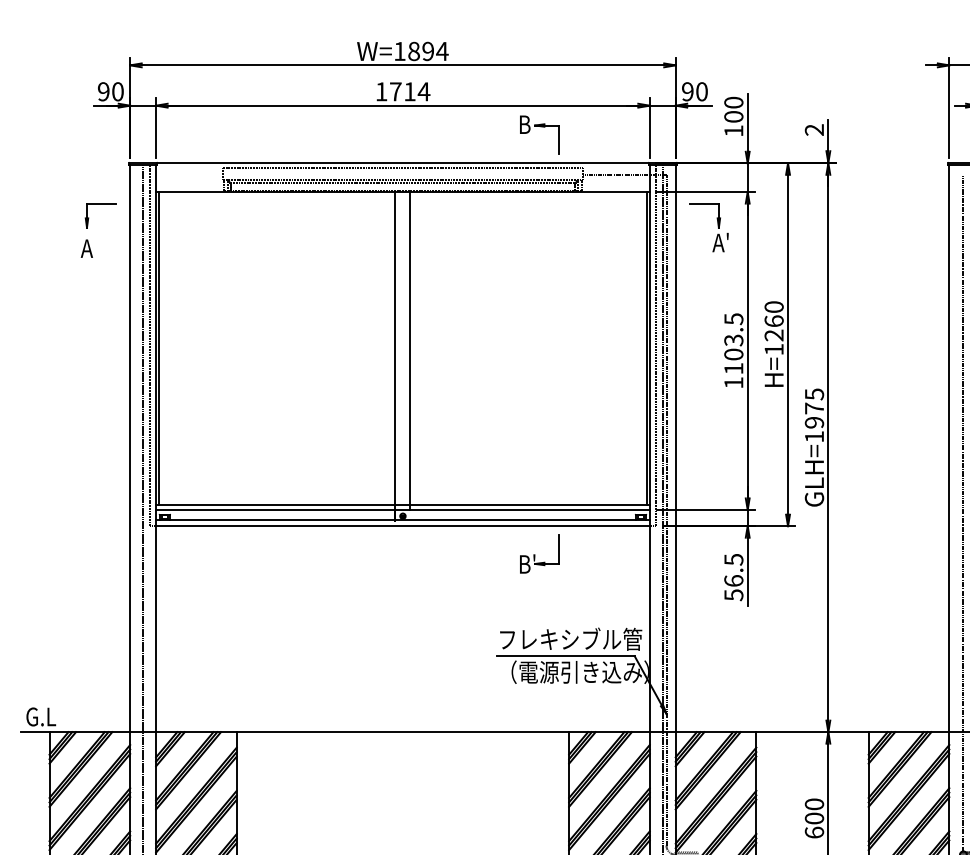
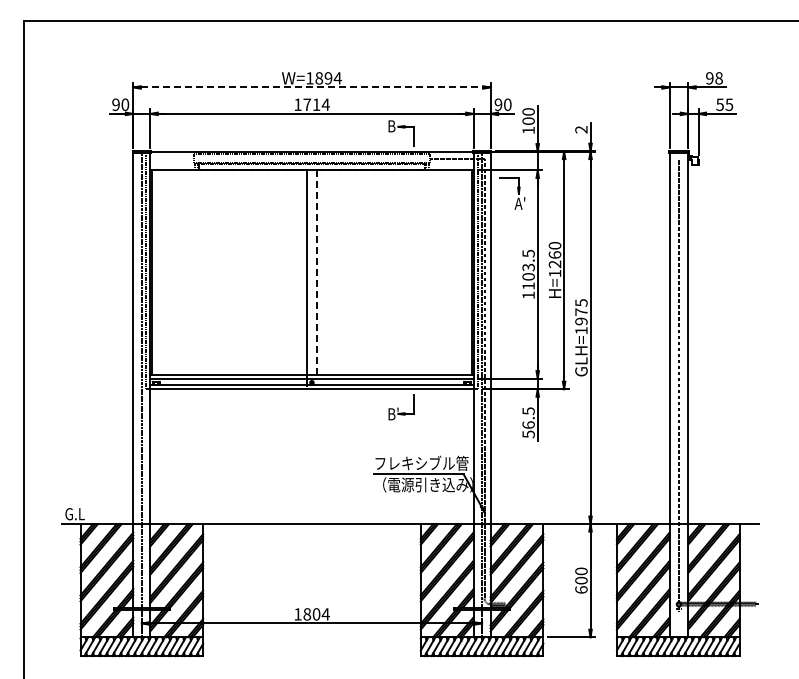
line: (403, 65) -> (312, 87), solid -> dashed
part: (89, 225) -> (106, 192), removed
line: (409, 352) -> (316, 275), solid -> dashed

